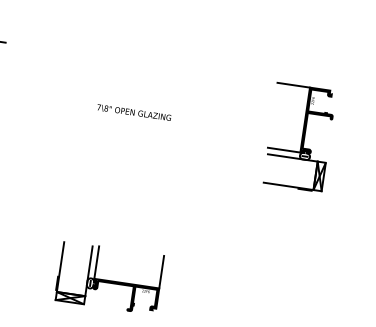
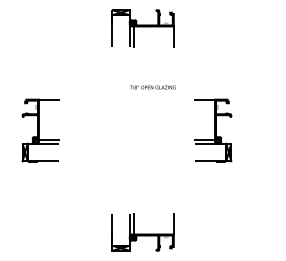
text: (133, 112) -> (152, 87), moved
part: (300, 137) -> (213, 130), moved

